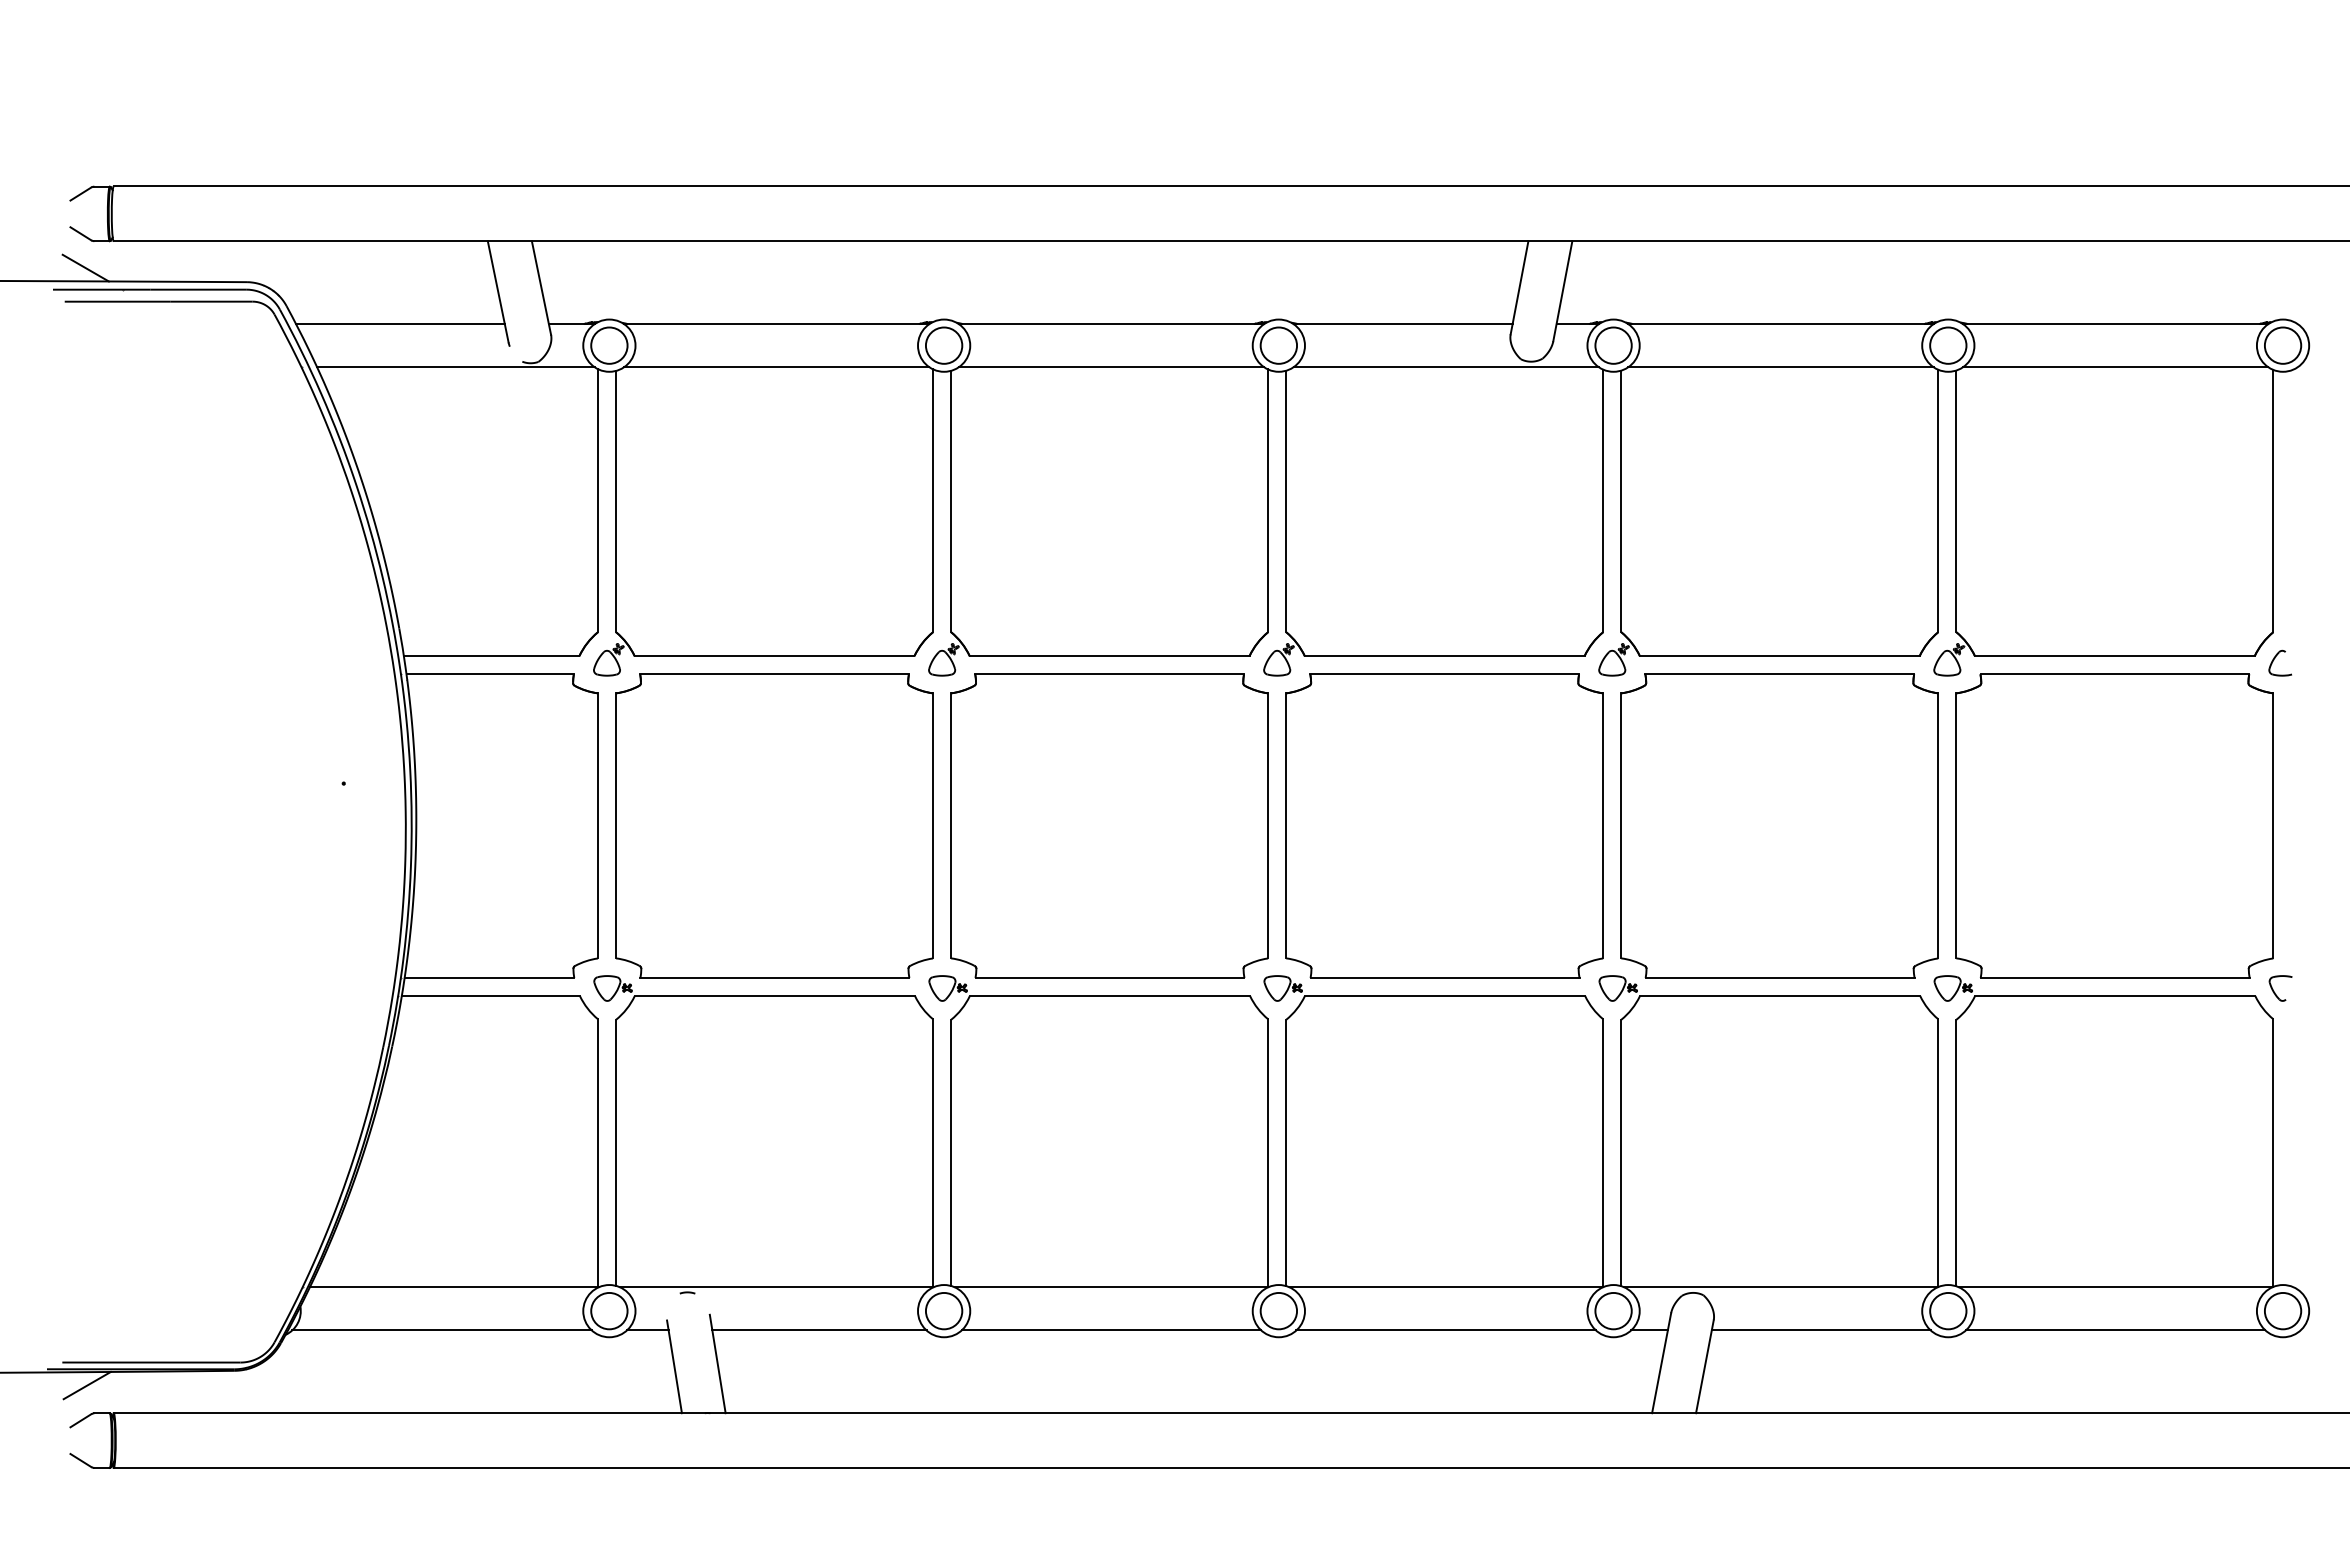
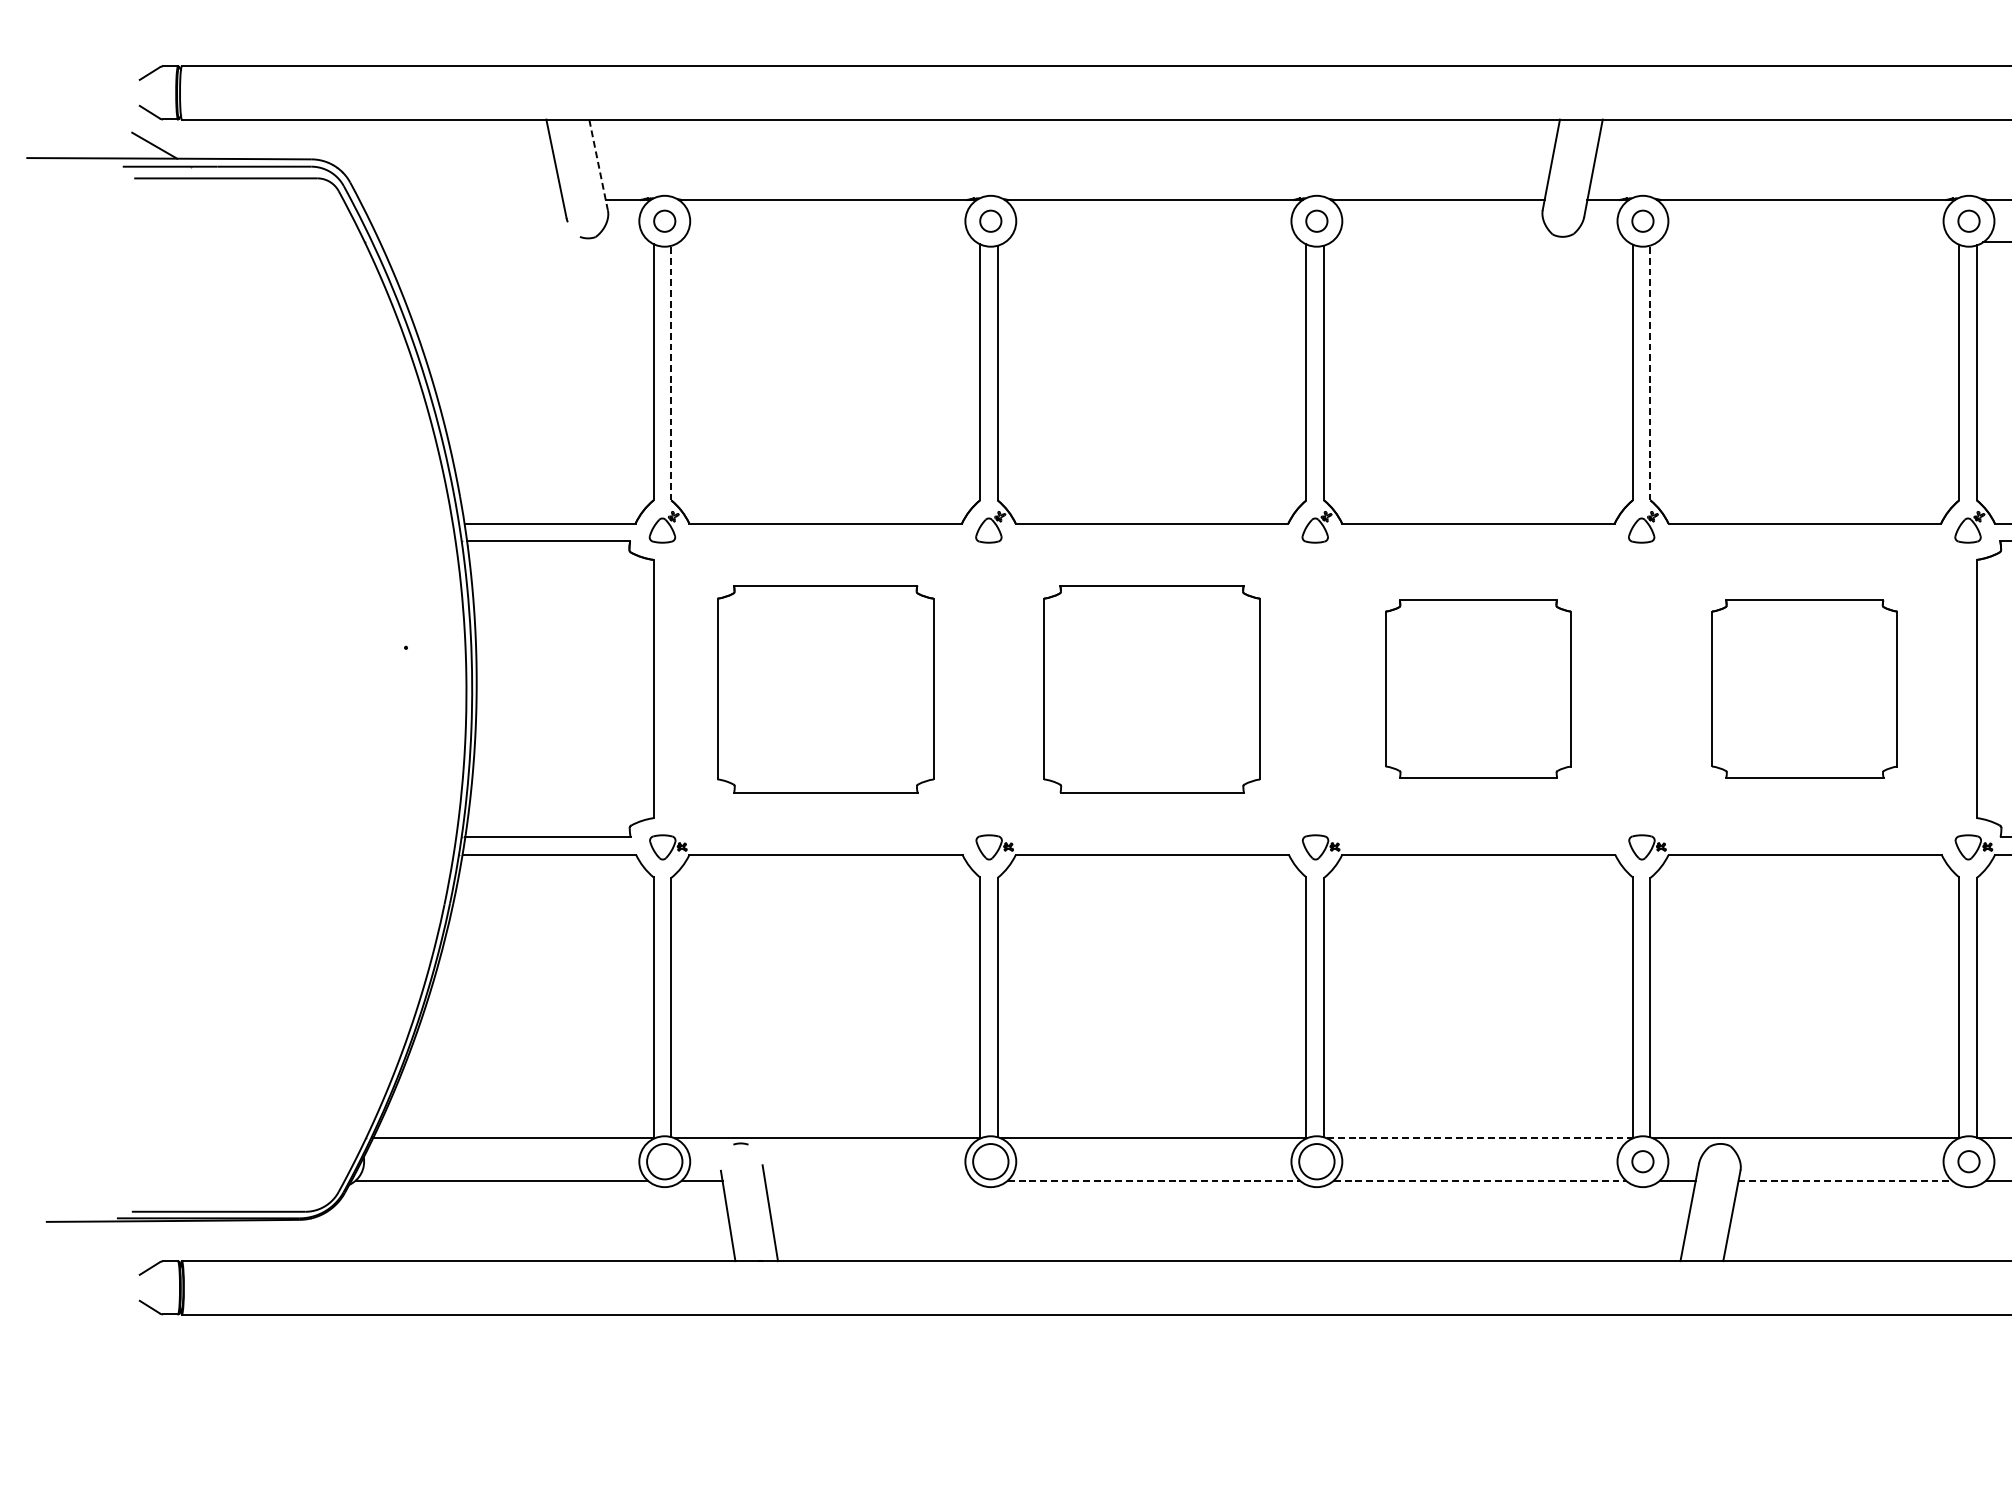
line: (541, 288) -> (598, 165), solid -> dashed
line: (400, 324) -> (461, 200), removed
circle: (609, 345) -> (664, 221), size x0.6
circle: (943, 345) -> (990, 221), size x0.6
circle: (1278, 345) -> (1316, 221), size x0.6
circle: (1613, 345) -> (1642, 221), size x0.6
circle: (1948, 345) -> (1969, 221), size x0.6
line: (455, 367) -> (514, 242), removed
line: (776, 367) -> (827, 242), removed
line: (1111, 367) -> (1153, 242), removed
line: (1445, 367) -> (1479, 242), removed
line: (1780, 367) -> (1805, 242), removed
line: (616, 501) -> (671, 373), solid -> dashed
line: (1621, 501) -> (1650, 373), solid -> dashed
part: (774, 825) -> (825, 688), size x0.7
part: (1109, 825) -> (1151, 688), size x0.7
part: (1444, 825) -> (1478, 688), size x0.6
part: (1779, 825) -> (1804, 688), size x0.6
line: (1446, 1287) -> (1480, 1138), solid -> dashed
circle: (1613, 1310) -> (1642, 1161), size x0.6
circle: (1948, 1310) -> (1969, 1161), size x0.6
line: (819, 1330) -> (869, 1180), removed
line: (1111, 1330) -> (1153, 1180), solid -> dashed
line: (1446, 1330) -> (1480, 1180), solid -> dashed
line: (1821, 1330) -> (1845, 1180), solid -> dashed
line: (86, 1385) -> (155, 1234), removed

